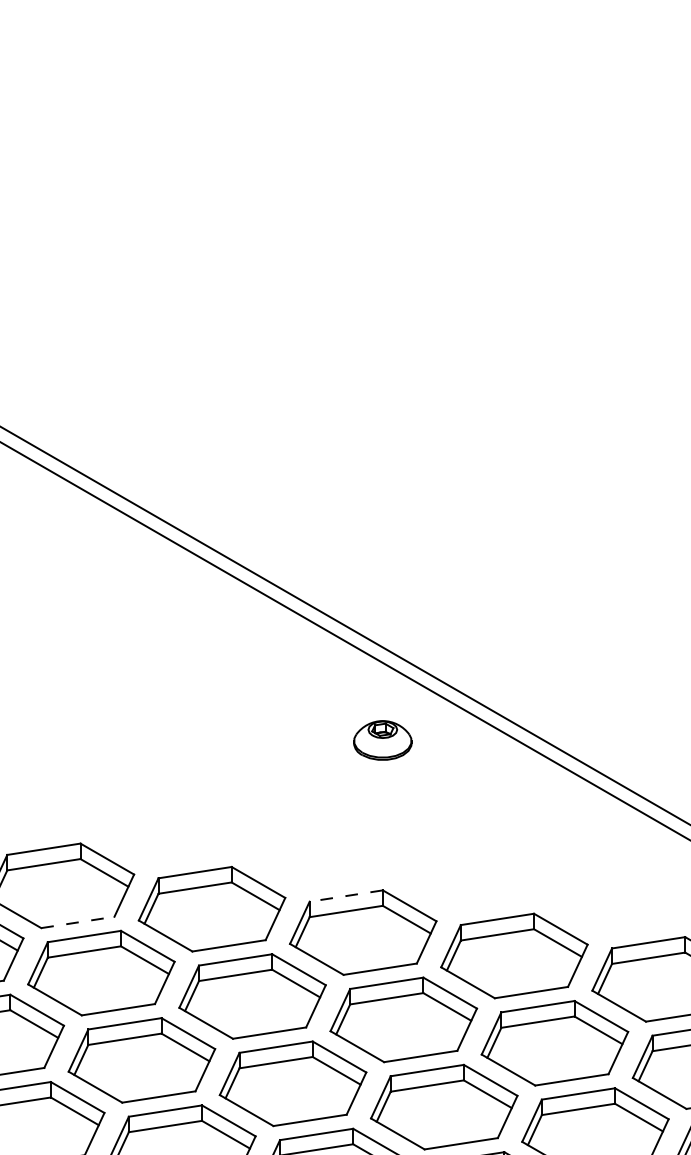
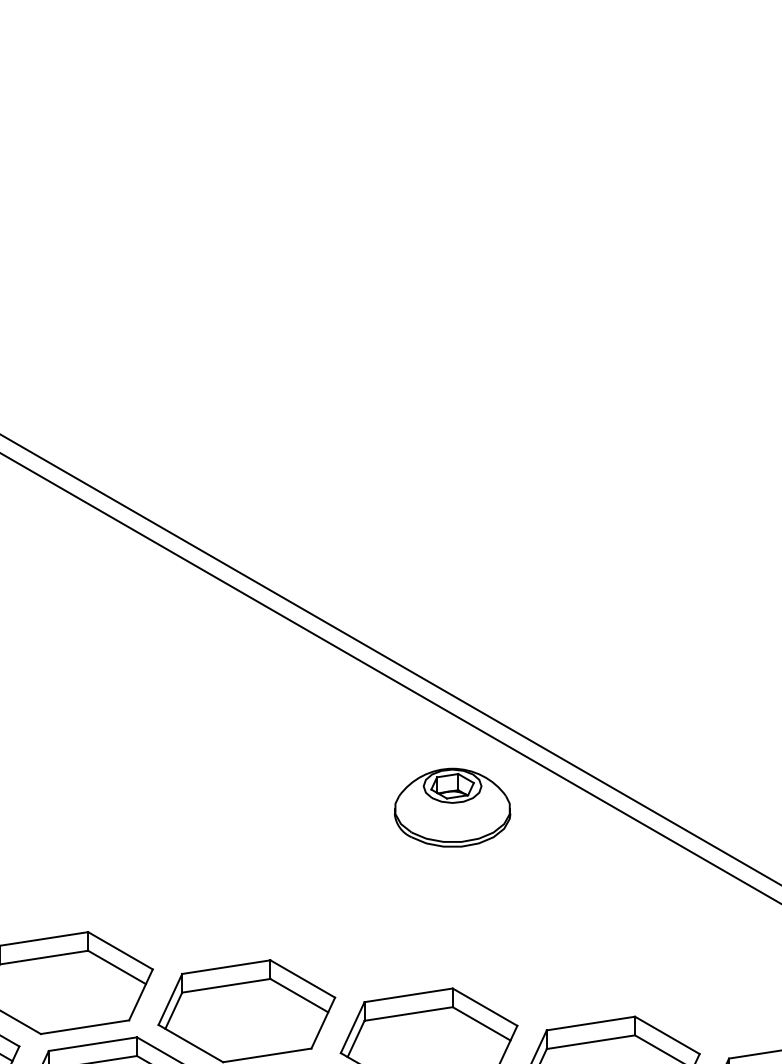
part: (382, 740) -> (452, 807), size x1.67
line: (345, 896) -> (407, 995), dashed -> solid
line: (78, 922) -> (85, 1027), dashed -> solid

